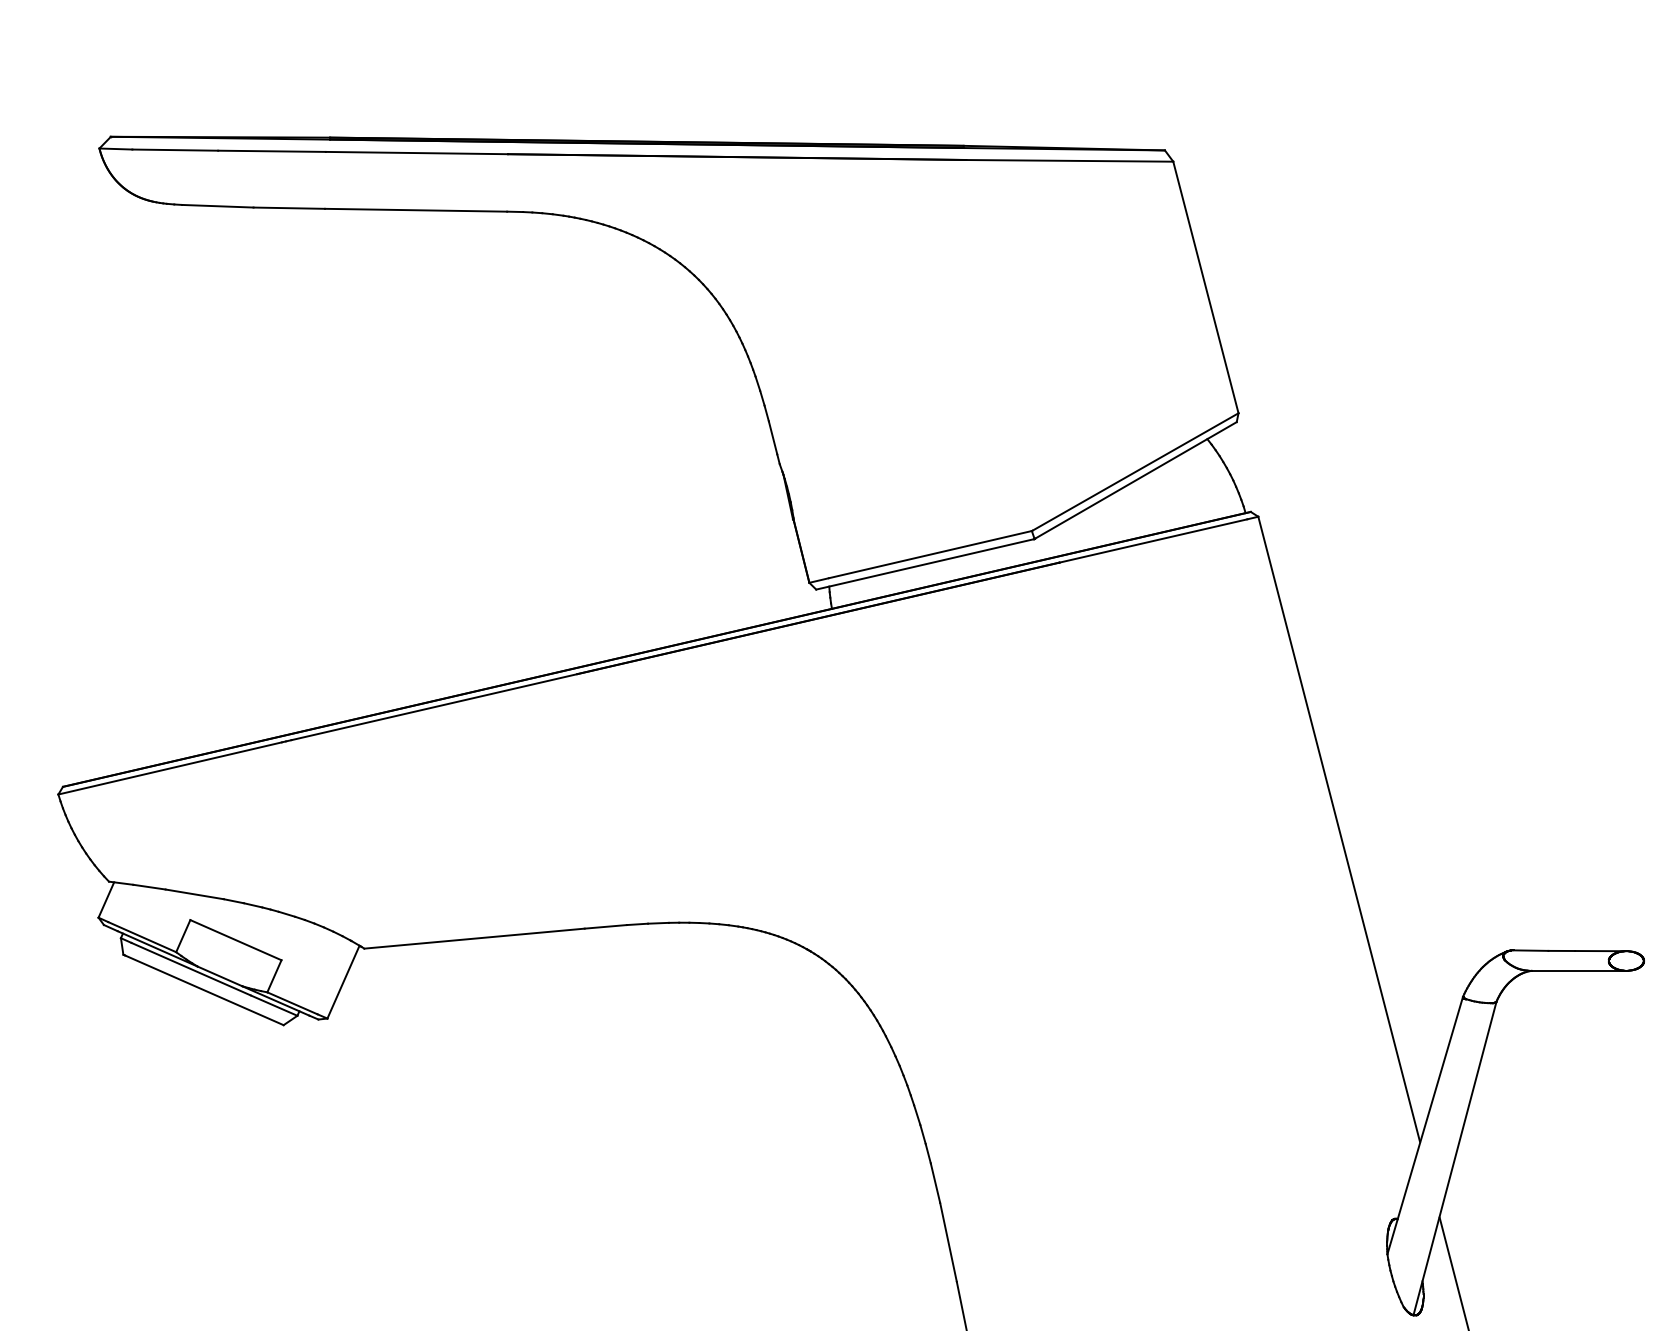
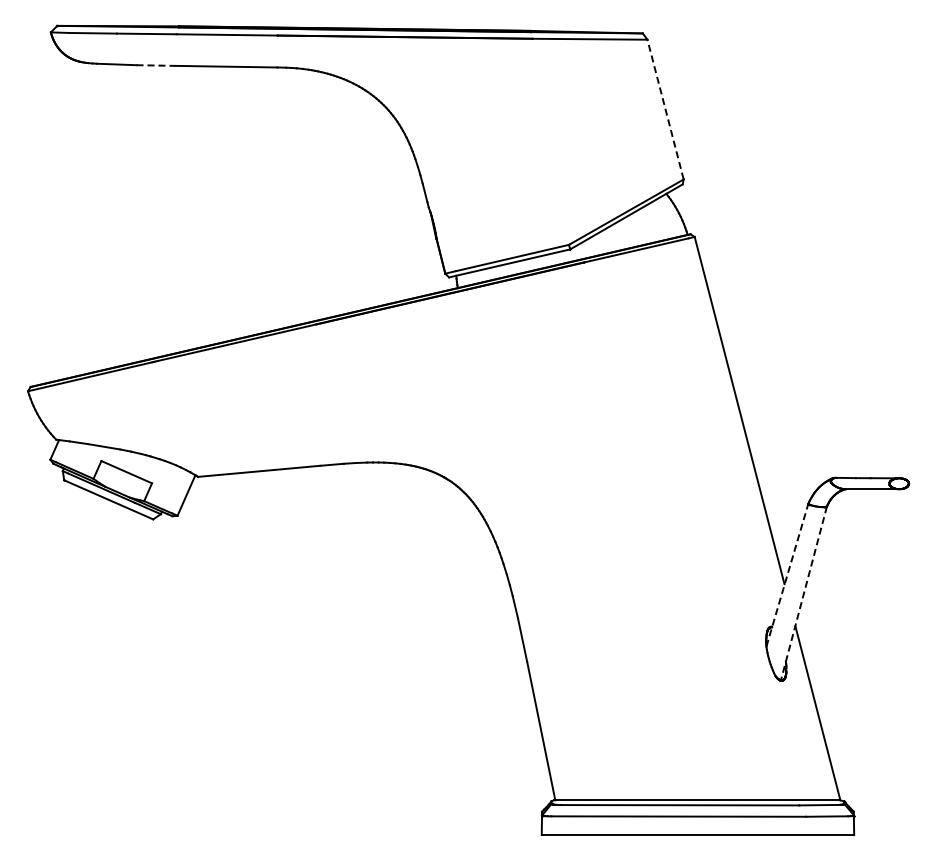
line: (289, 208) -> (156, 65), solid -> dashed
line: (1205, 287) -> (665, 109), solid -> dashed
line: (1425, 1126) -> (787, 575), solid -> dashed
line: (1454, 1160) -> (803, 594), solid -> dashed

